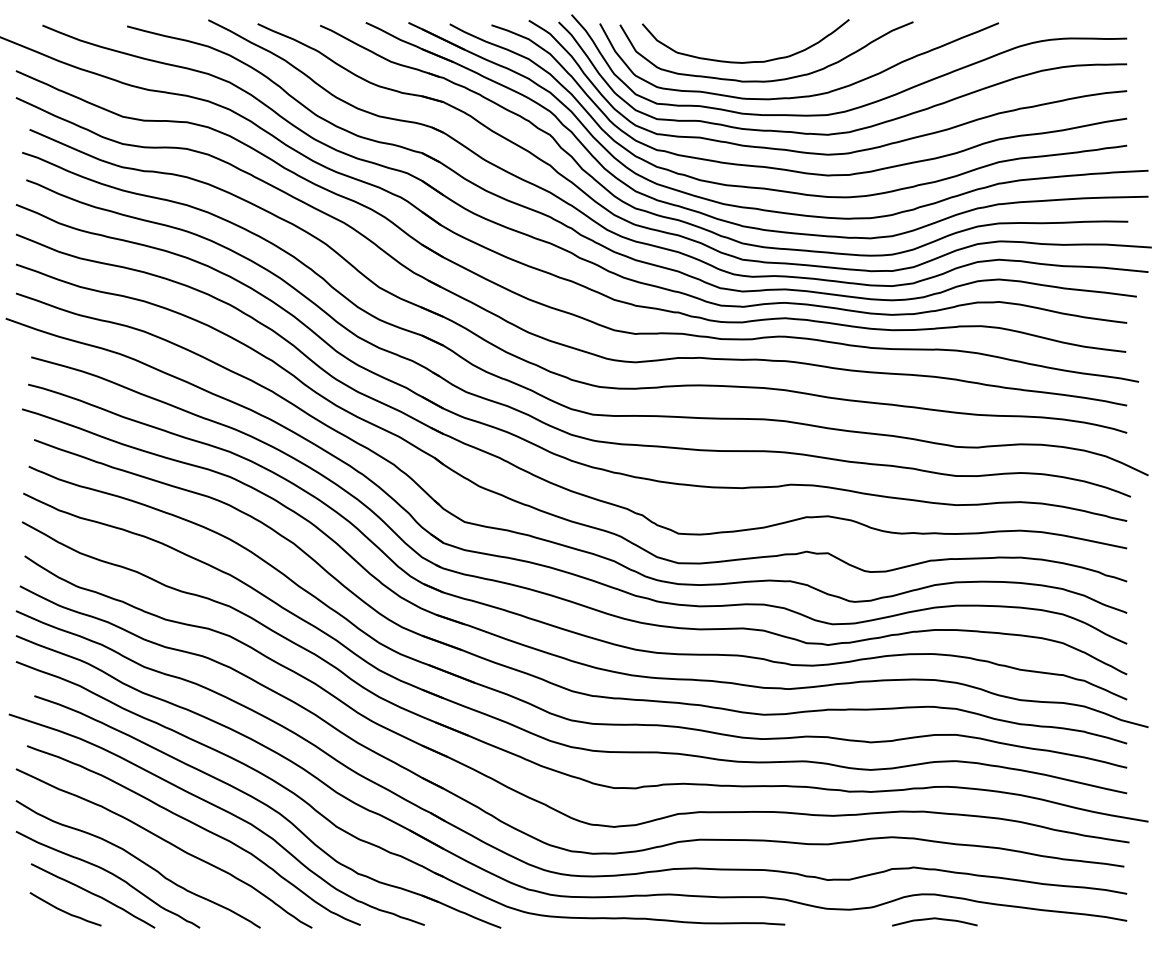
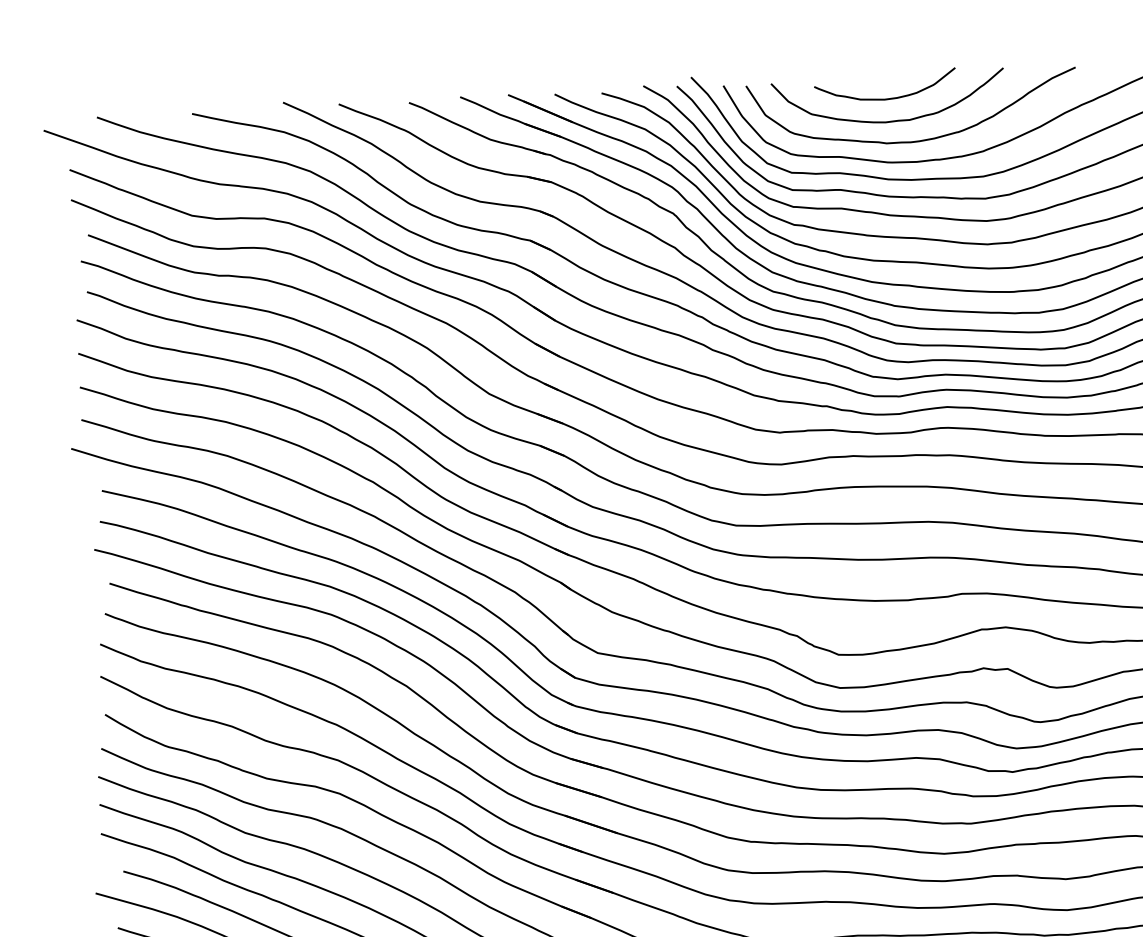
curve: (743, 41) -> (885, 98), added

